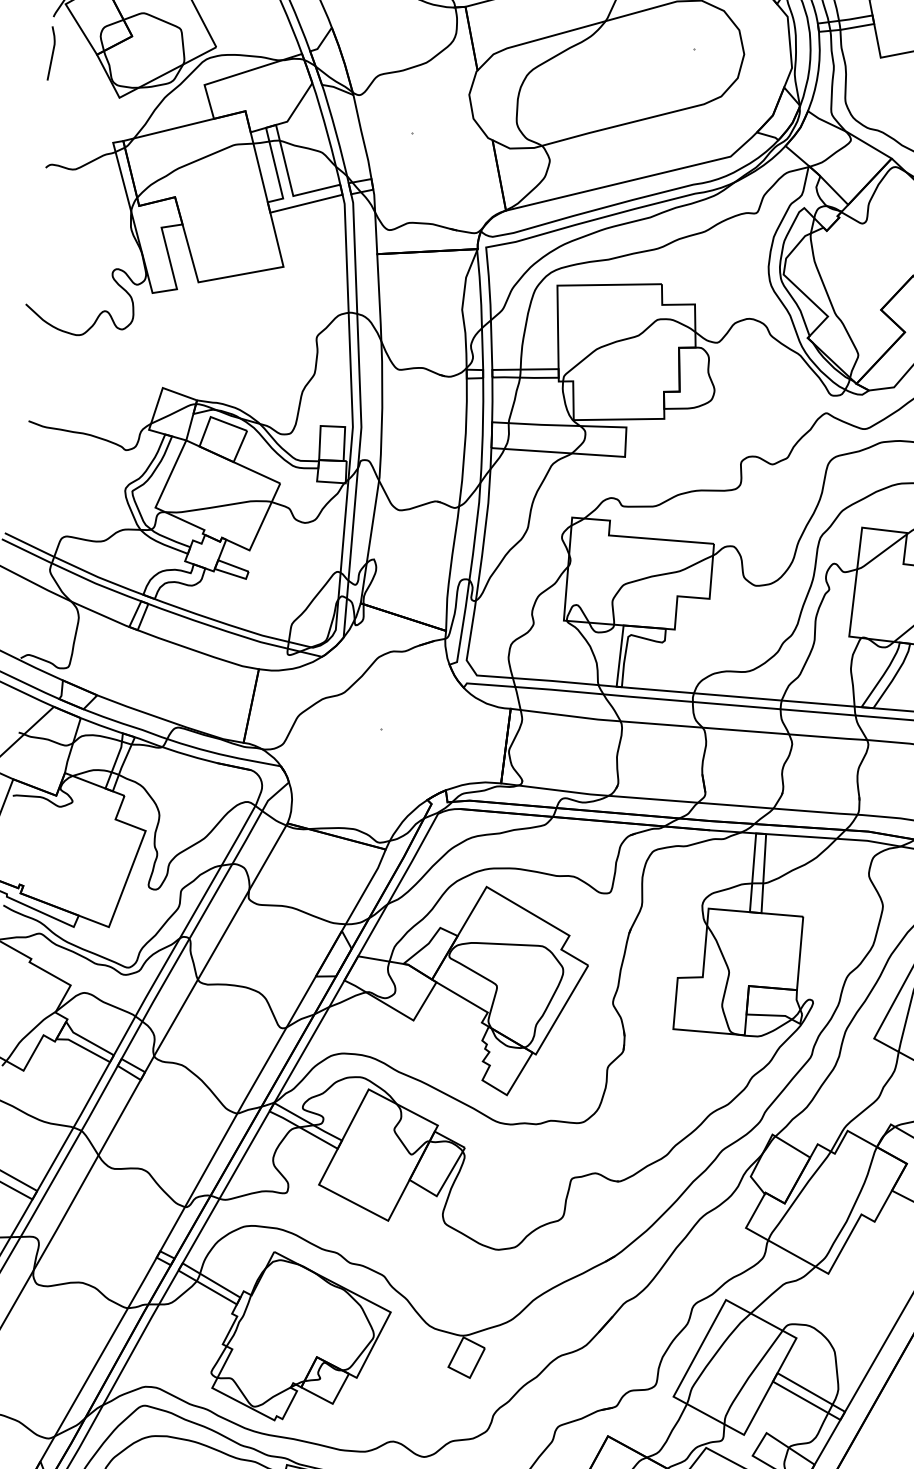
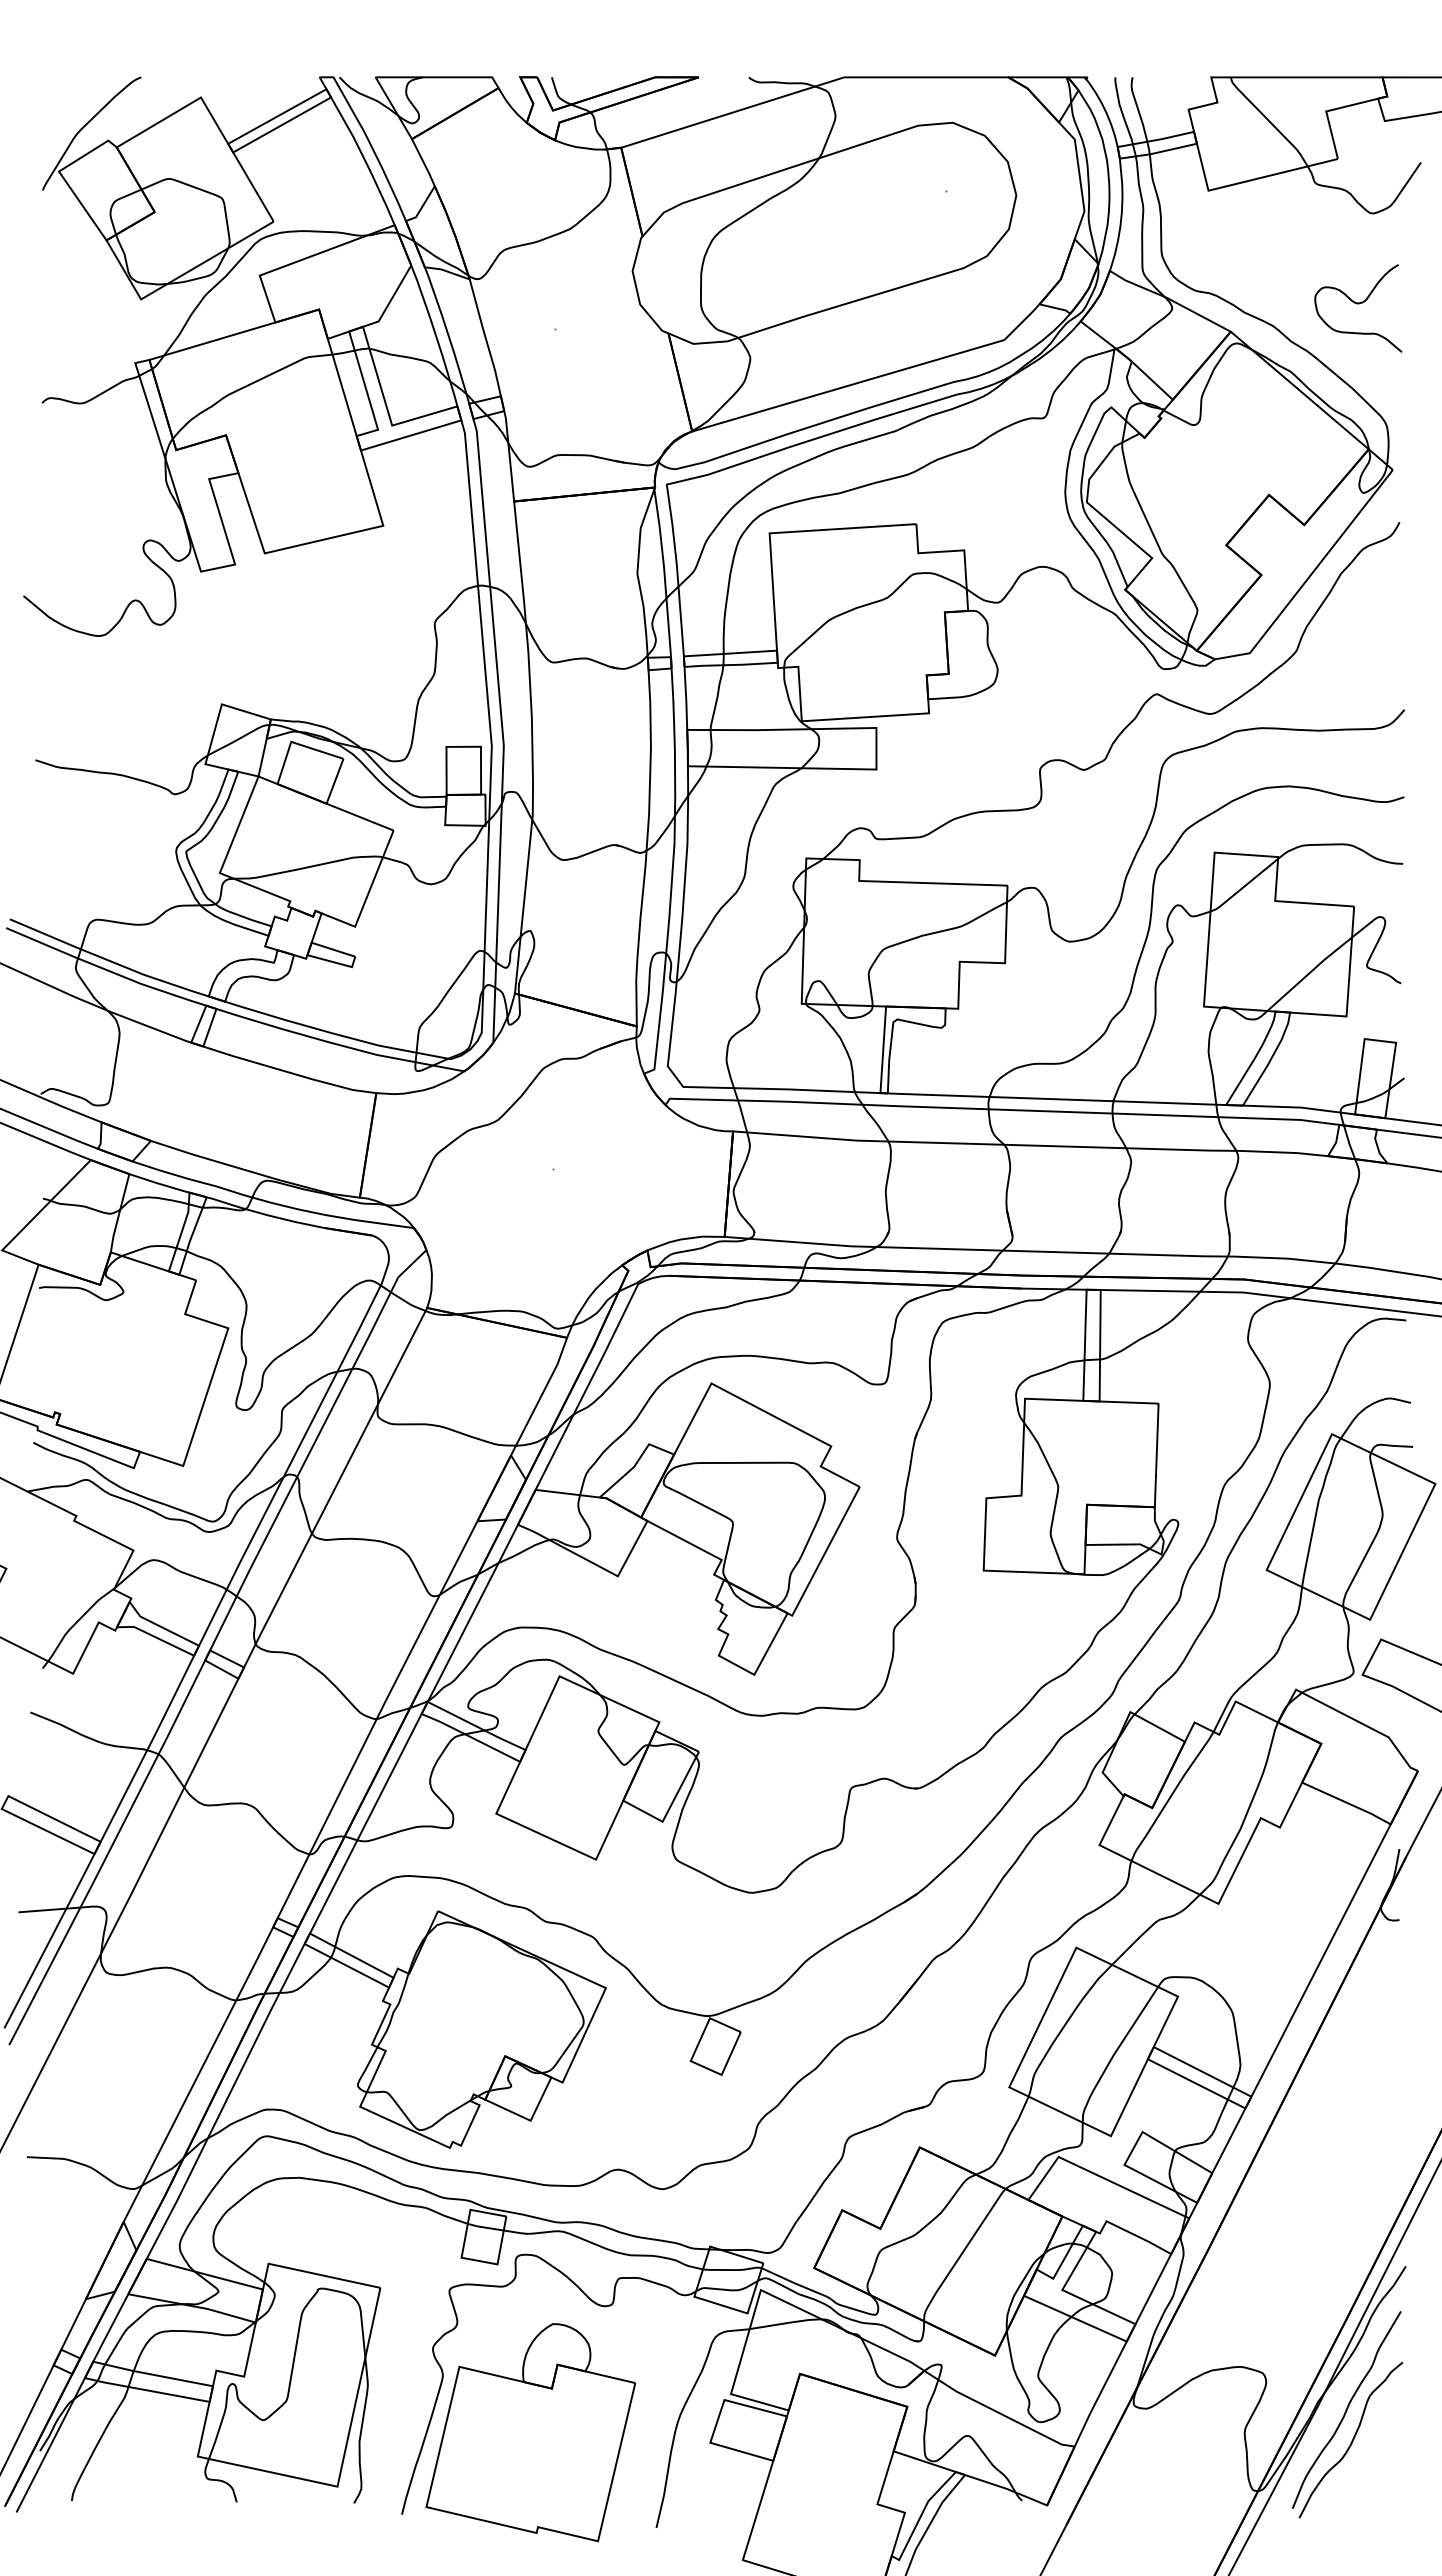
line: (52, 53) -> (43, 241), removed

